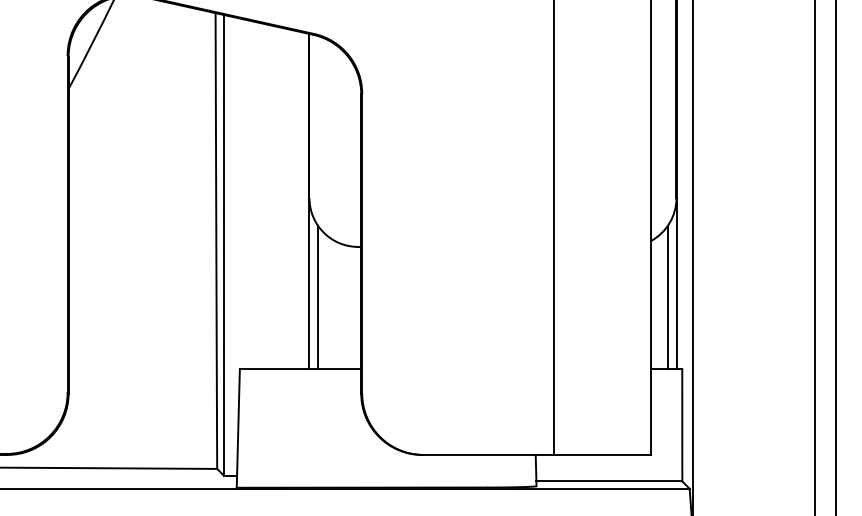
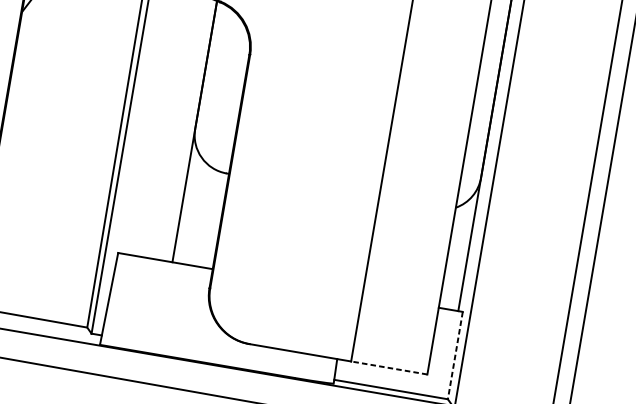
line: (318, 297) -> (189, 207), removed
line: (667, 297) -> (460, 254), removed
line: (682, 425) -> (455, 355), solid -> dashed
line: (602, 454) -> (389, 367), solid -> dashed

